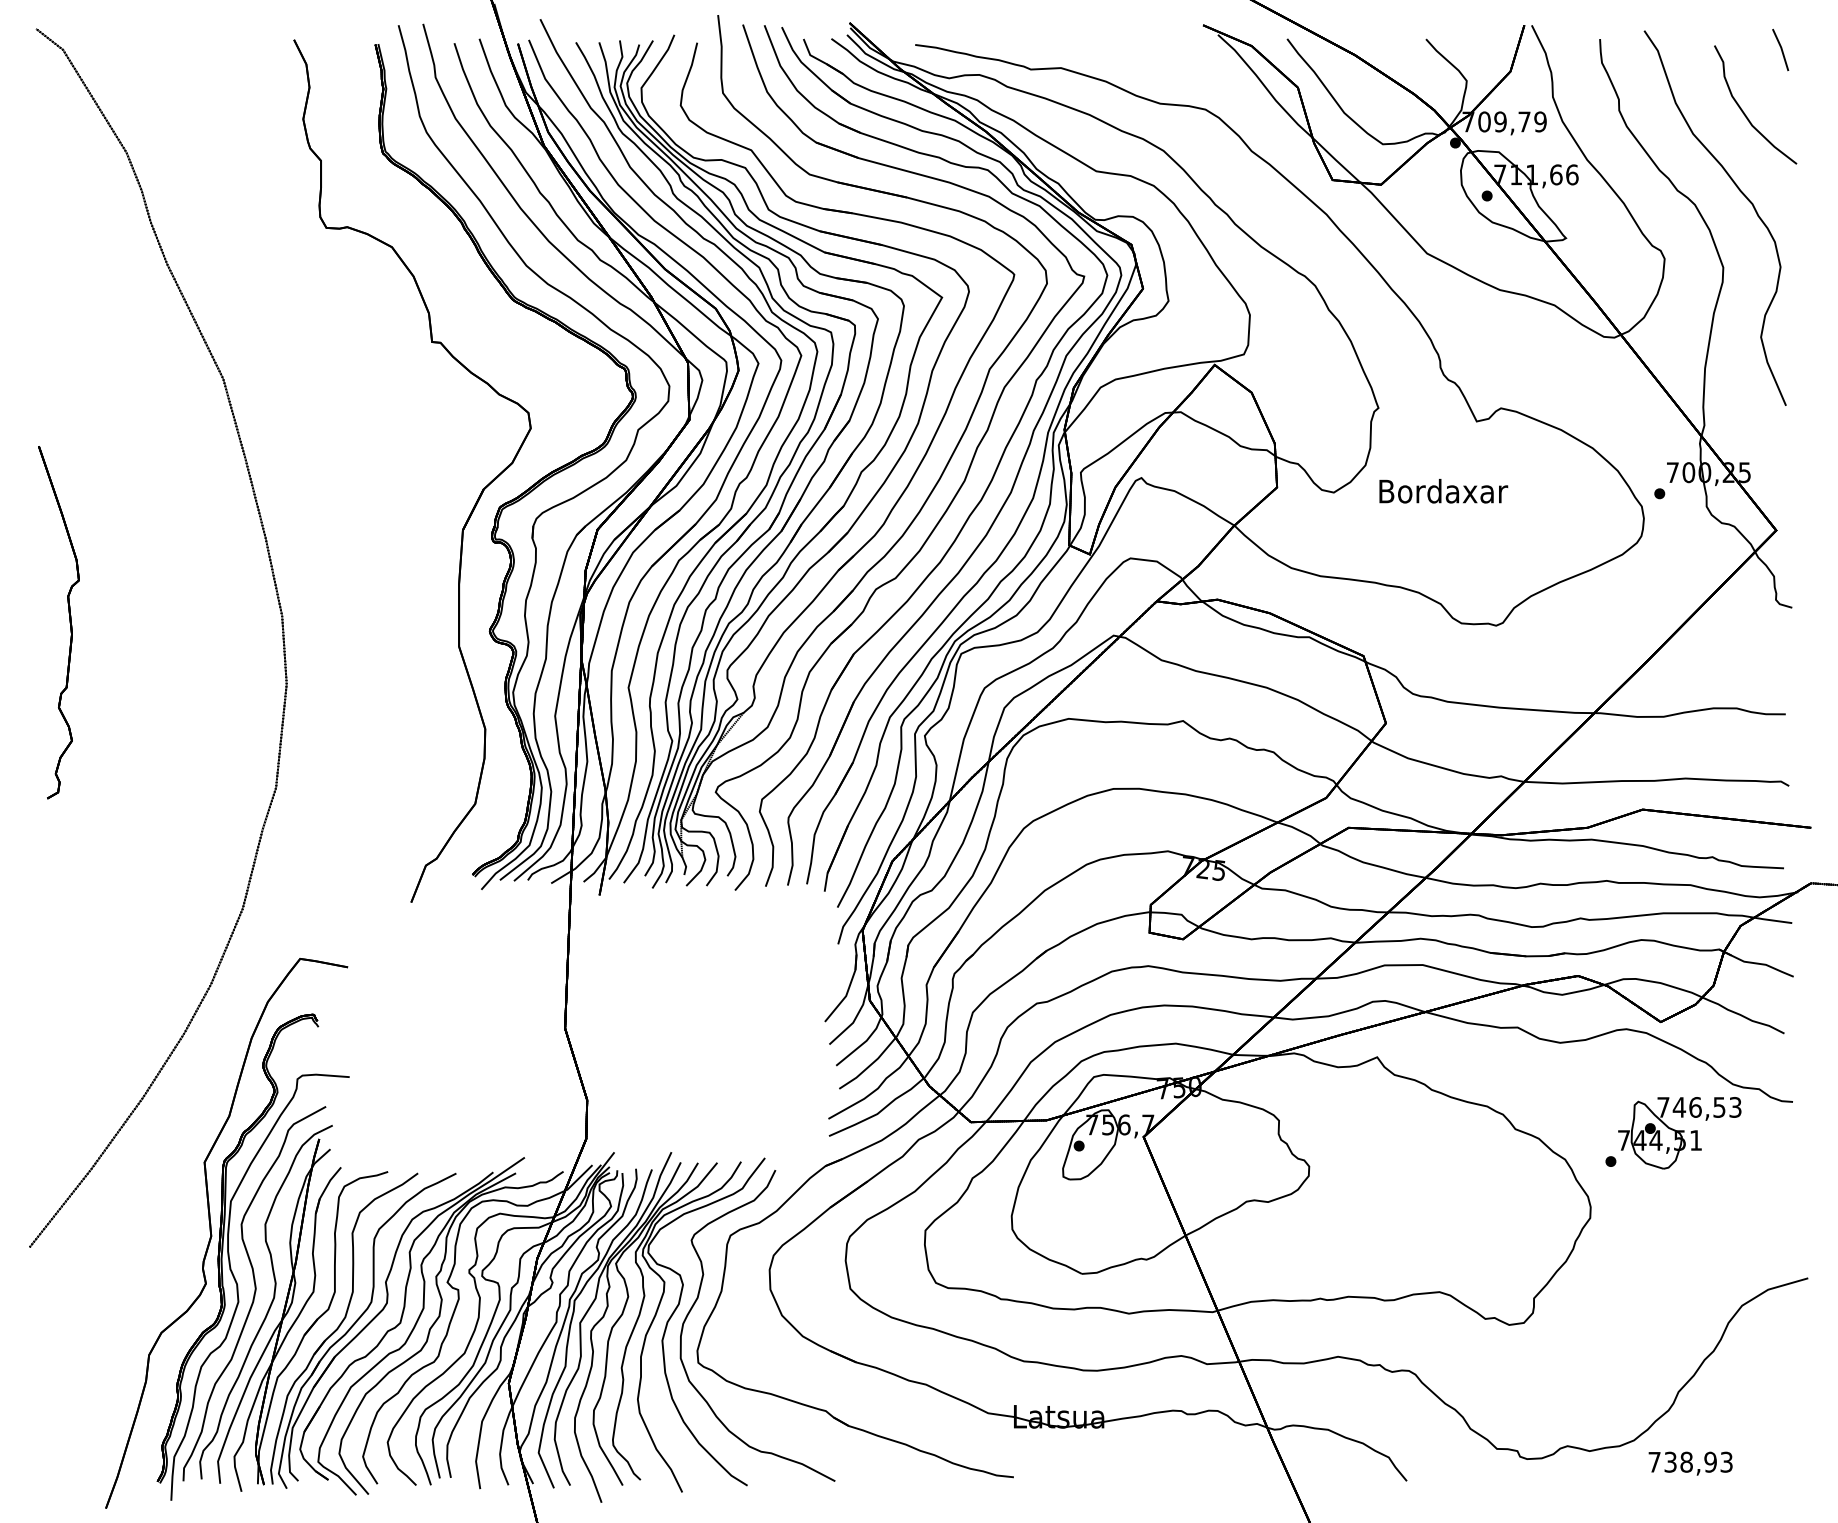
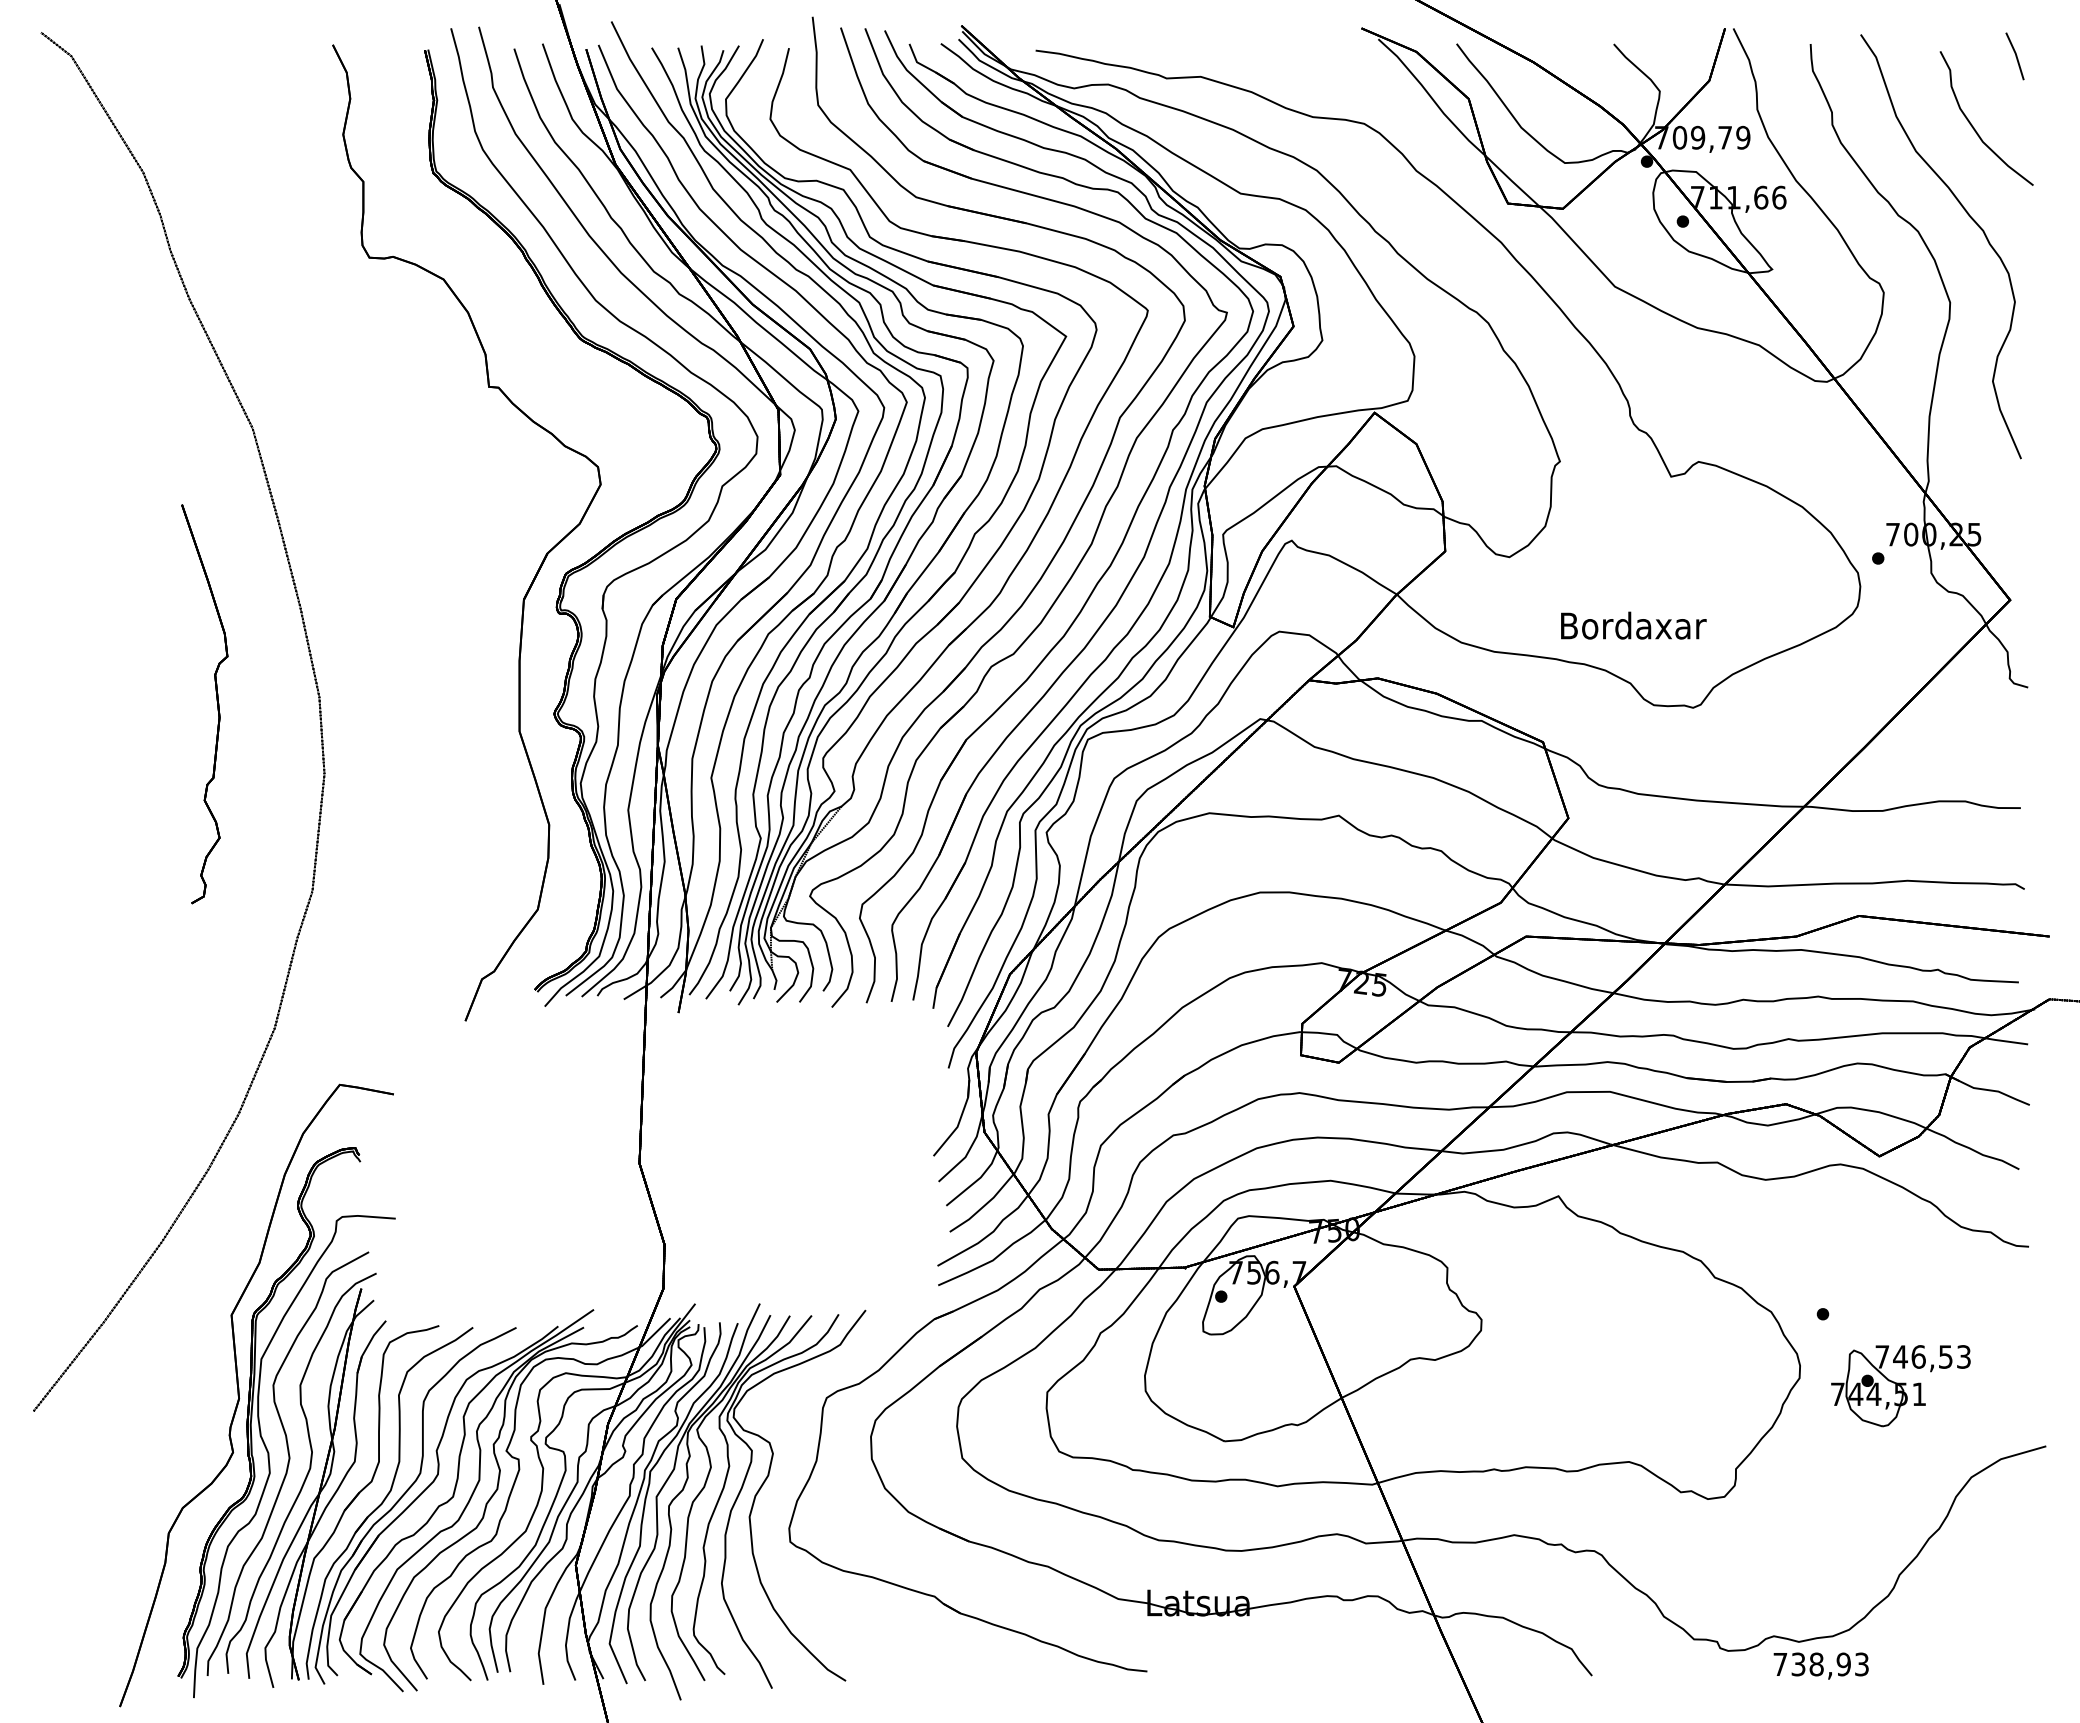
text: (1443, 491) -> (1633, 625), moved
part: (69, 620) -> (216, 701), moved
part: (1679, 1133) -> (1900, 1386), moved
curve: (698, 1297) -> (790, 1468), removed
text: (1690, 1463) -> (1820, 1665), moved

